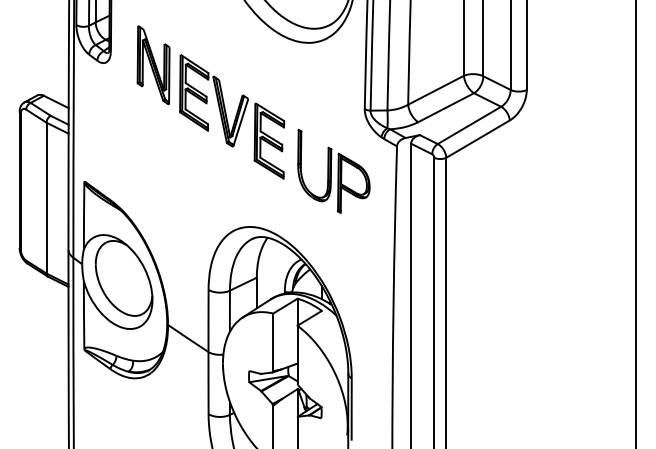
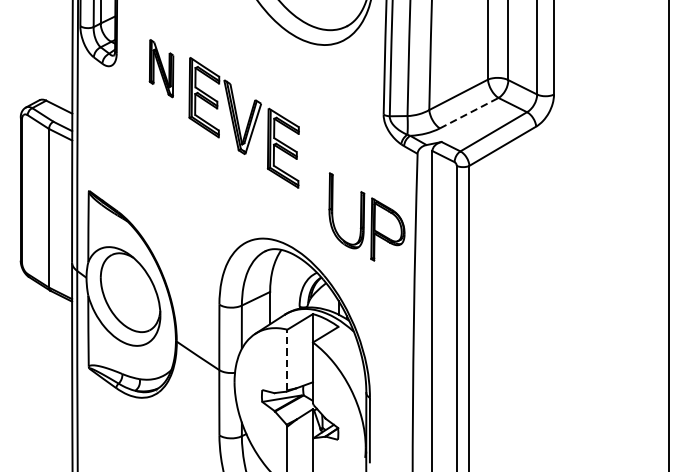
part: (153, 65) -> (161, 68), size x0.7
line: (446, 107) -> (469, 112), solid -> dashed
part: (333, 170) -> (366, 216), moved
line: (273, 342) -> (287, 360), solid -> dashed

